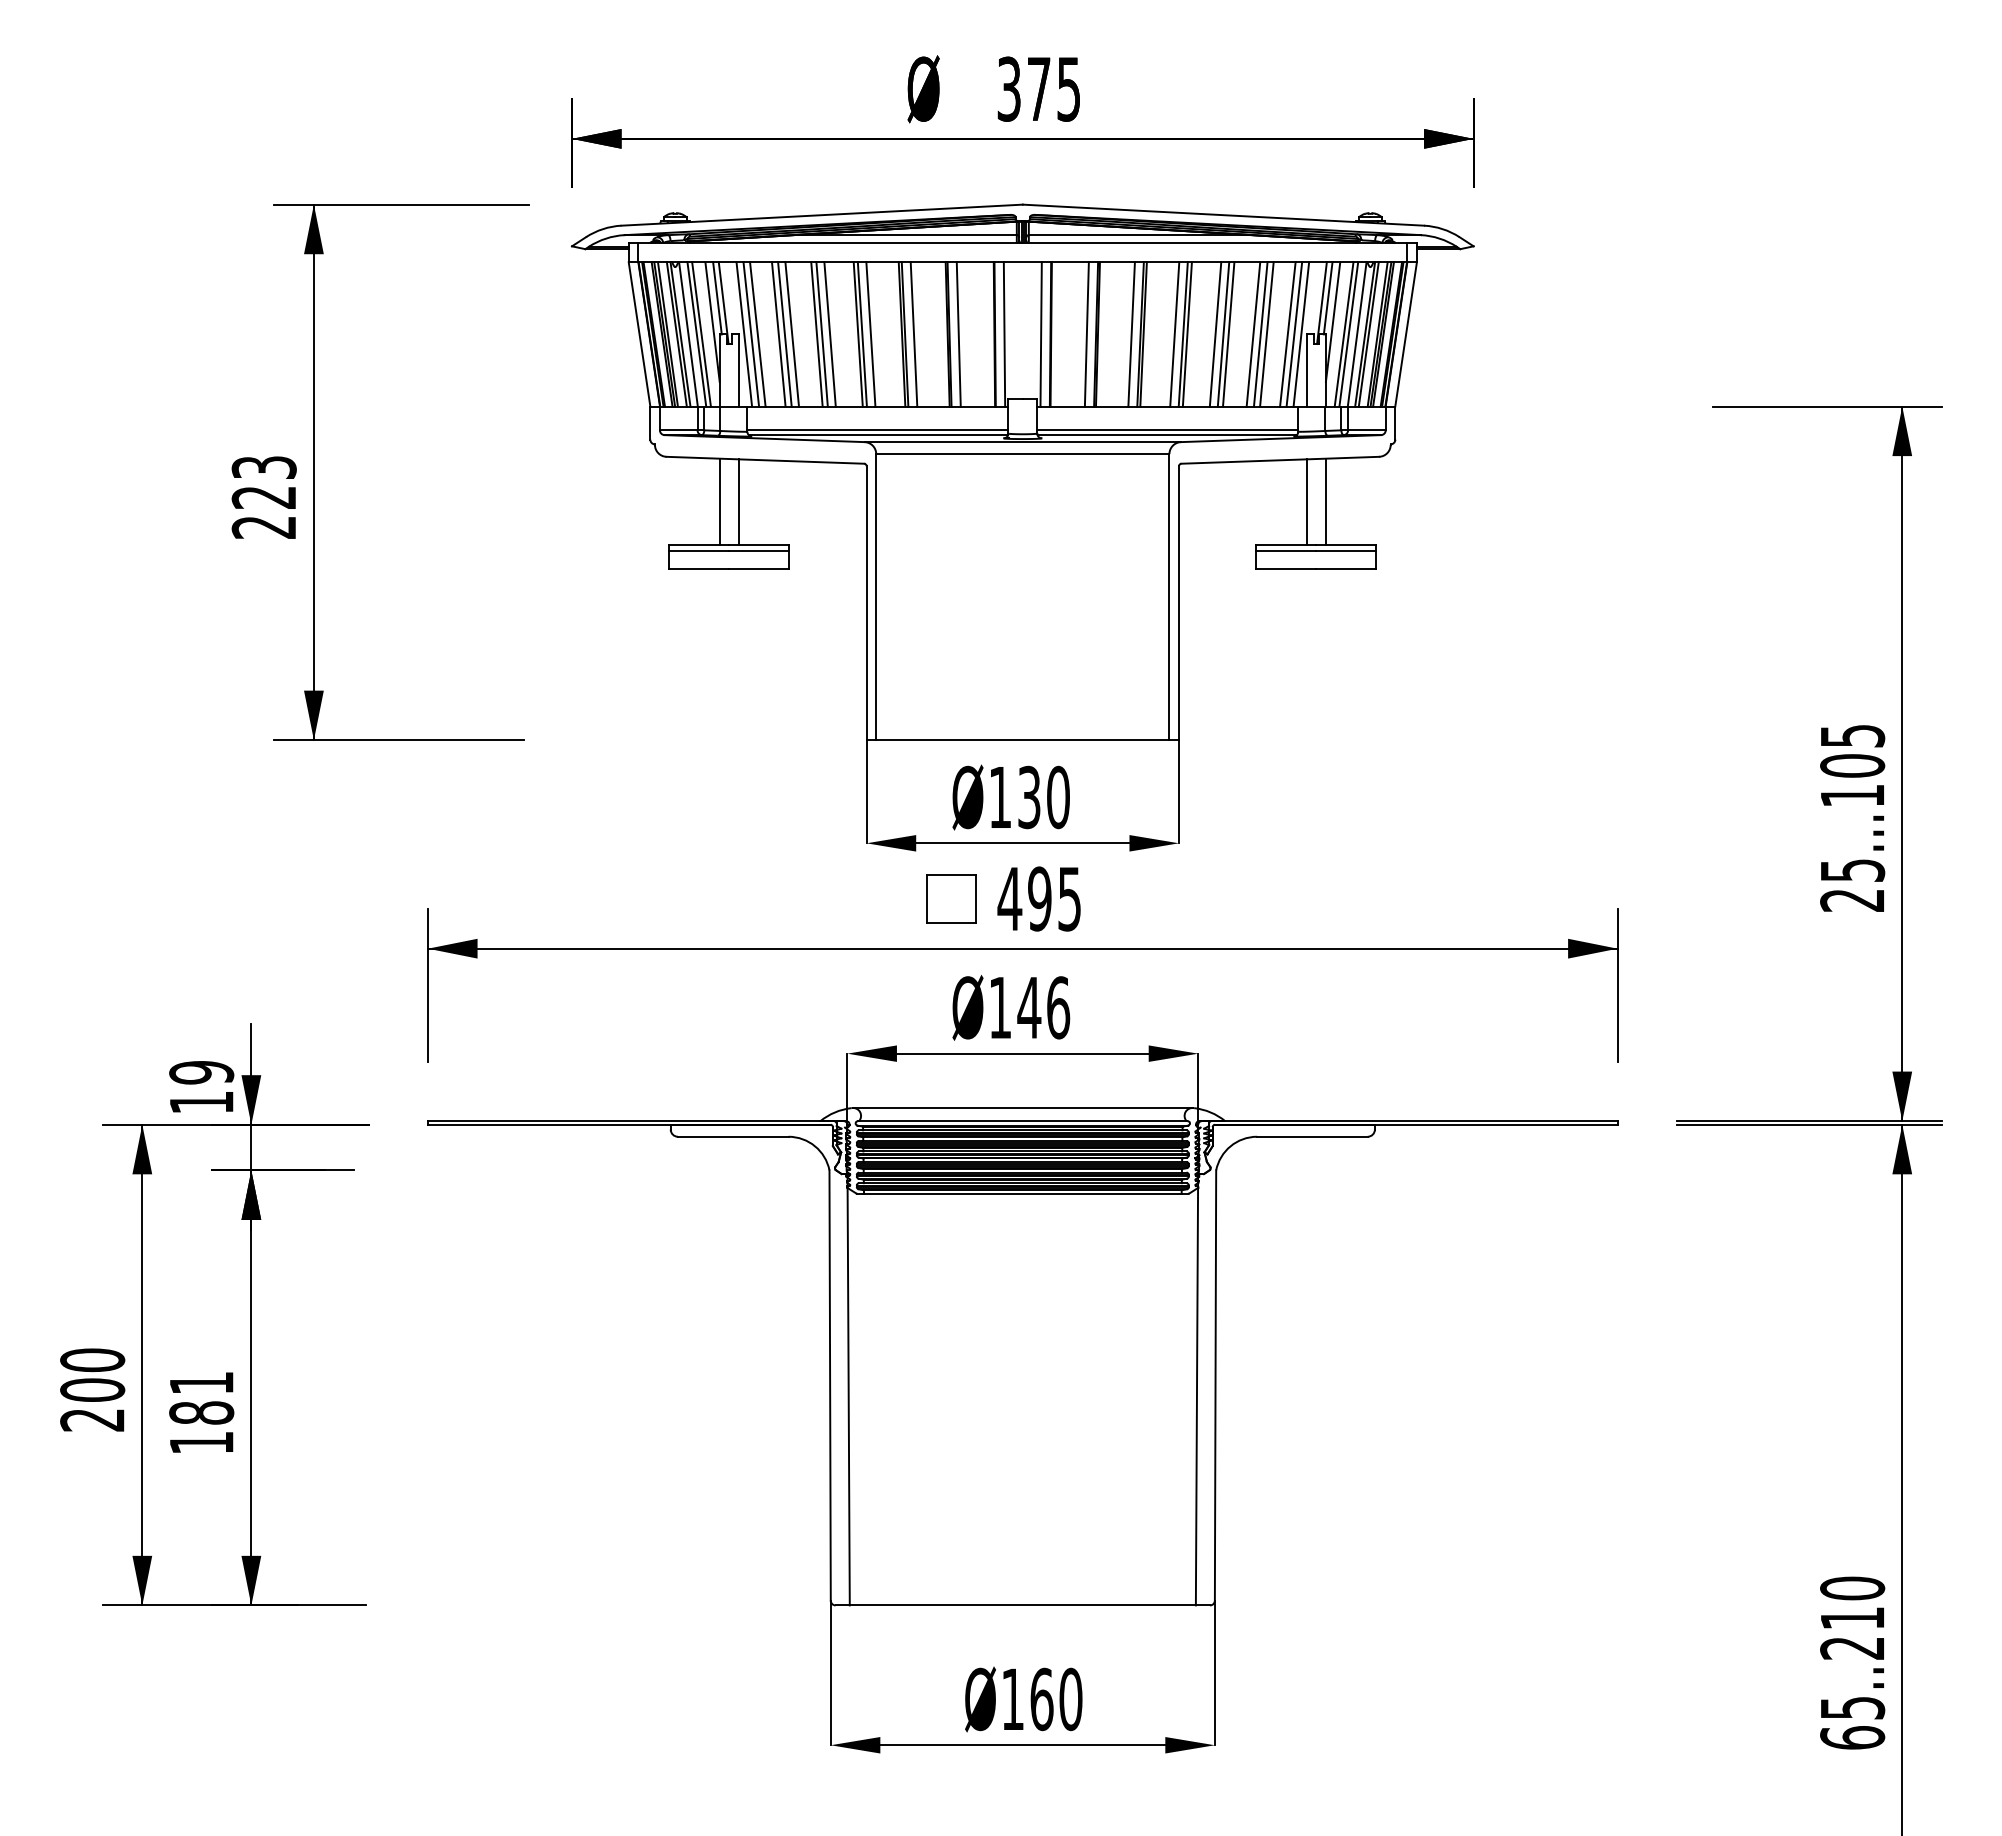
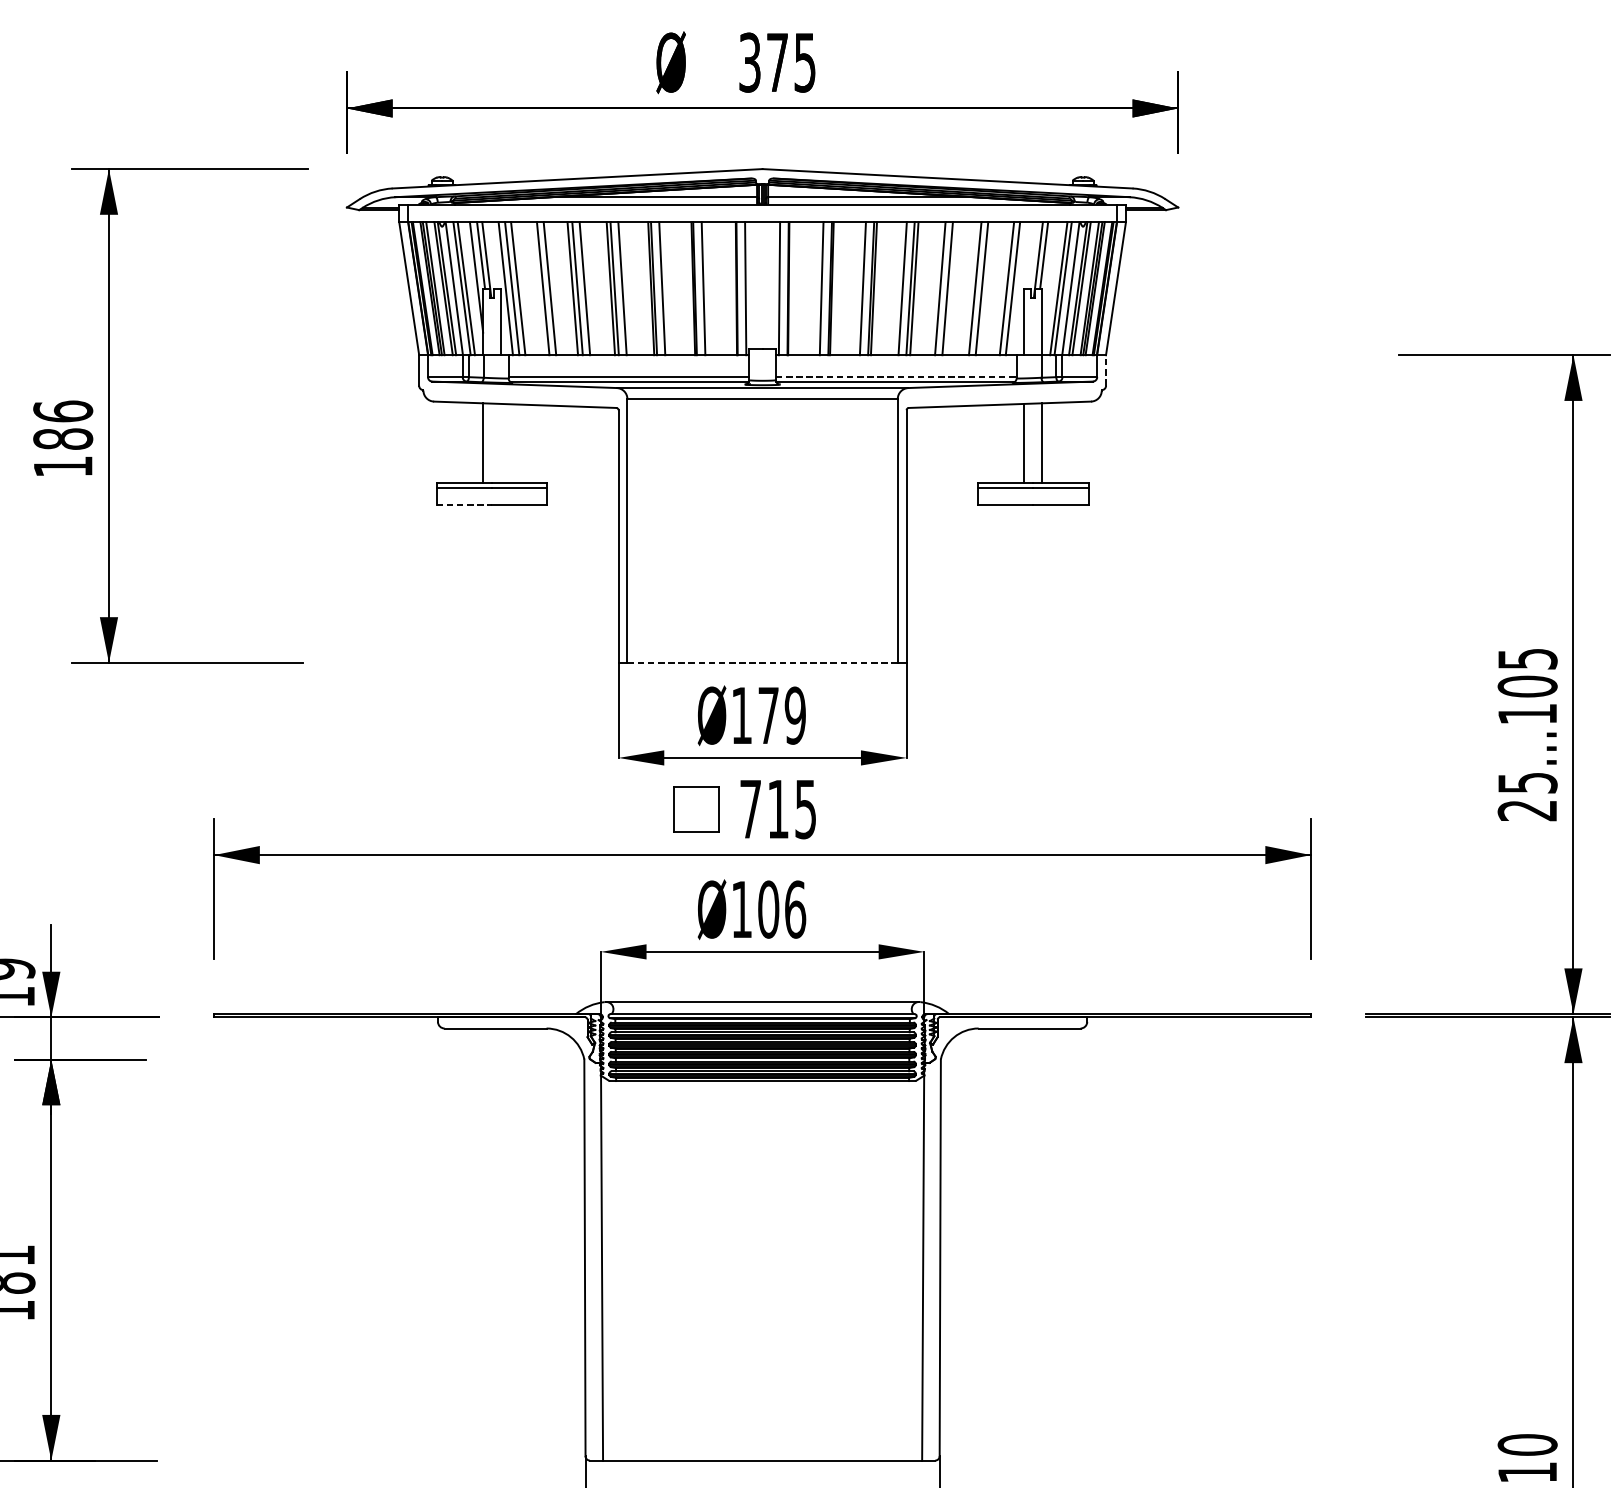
line: (1332, 322) -> (1048, 277), removed
line: (778, 334) -> (537, 288), removed
line: (1228, 334) -> (952, 288), removed
line: (1266, 334) -> (987, 288), removed
line: (1301, 334) -> (1019, 288), removed
line: (1395, 423) -> (1106, 370), solid -> dashed
line: (1167, 430) -> (895, 377), solid -> dashed
text: (263, 496) -> (62, 438), 223 -> 186
line: (738, 502) -> (500, 443), removed
line: (699, 569) -> (464, 505), solid -> dashed
line: (1022, 740) -> (762, 663), solid -> dashed
text: (1043, 797) -> (781, 715), Ø130 -> Ø179
text: (1024, 898) -> (764, 808), 495 -> 715
text: (1029, 1007) -> (768, 909), Ø146 -> Ø106

